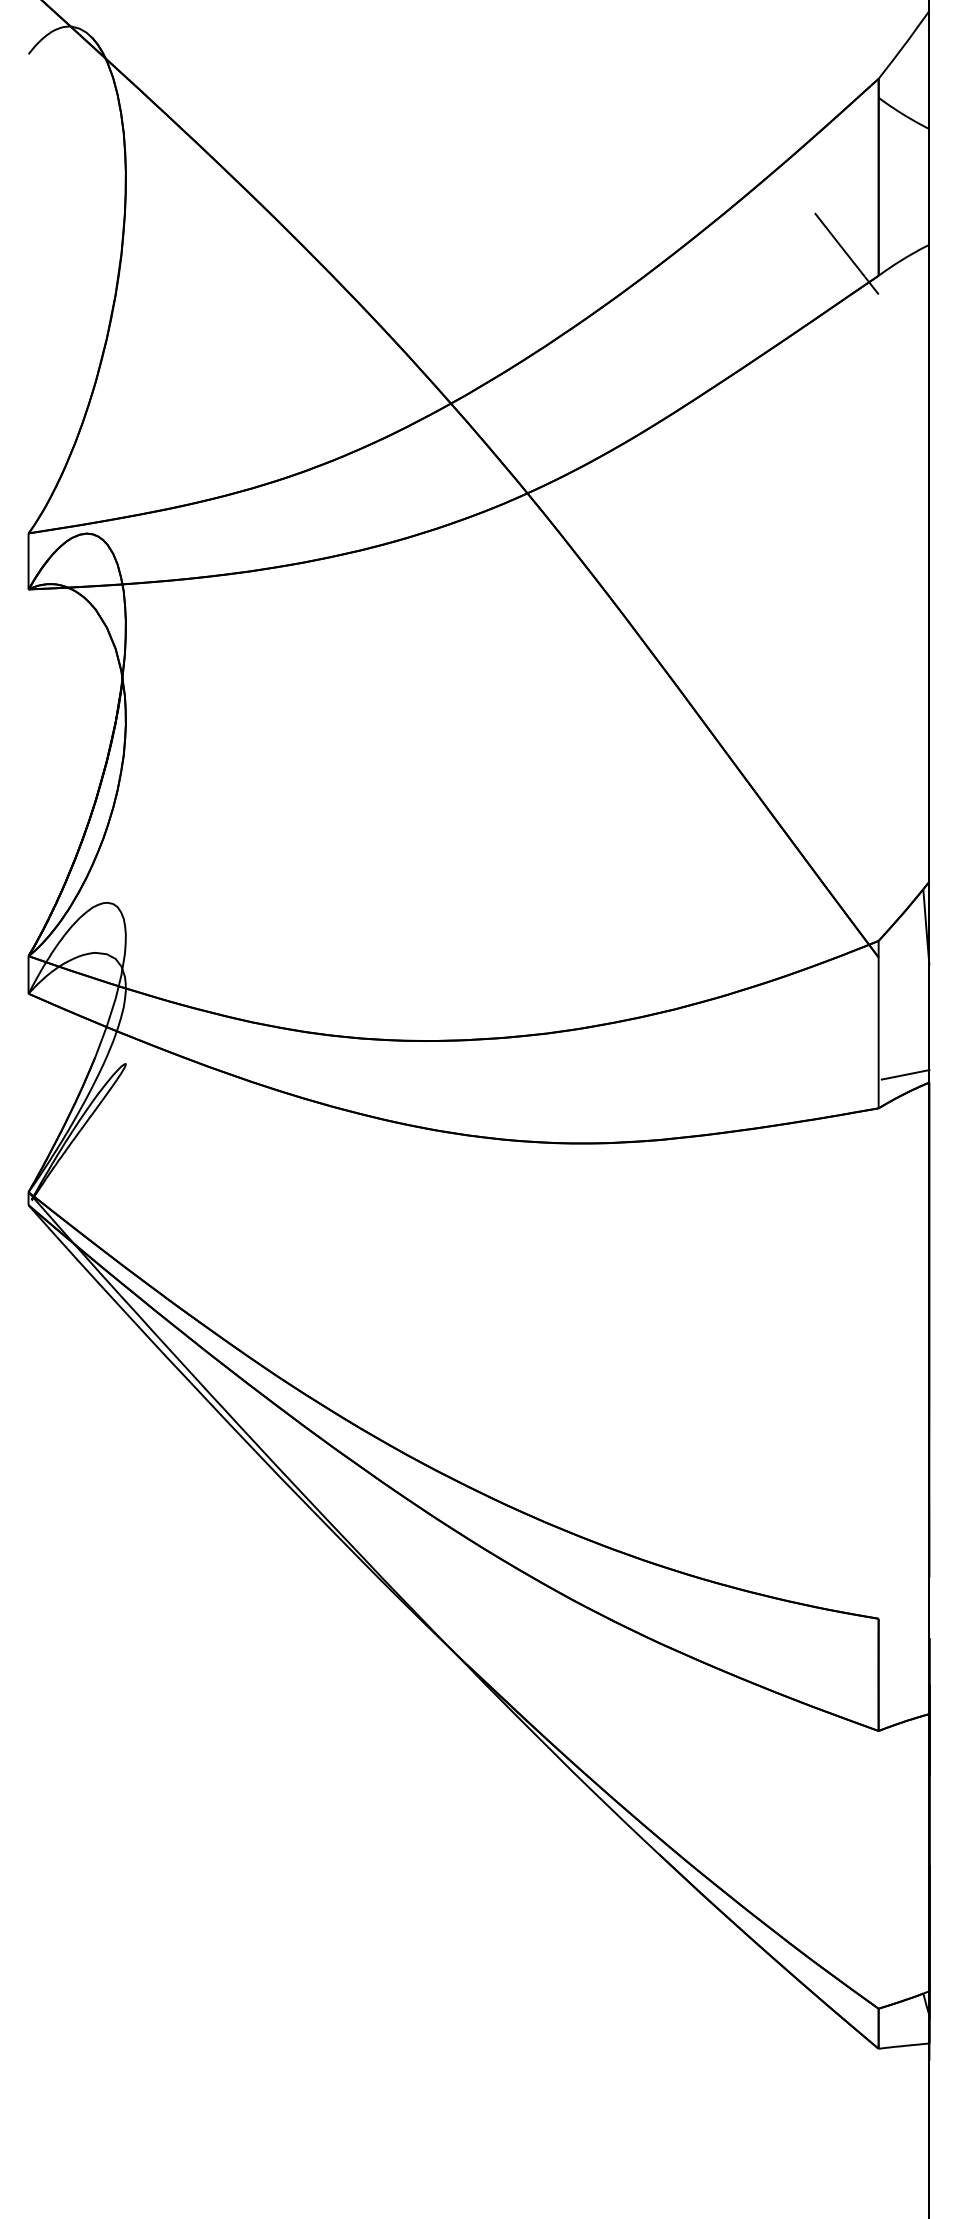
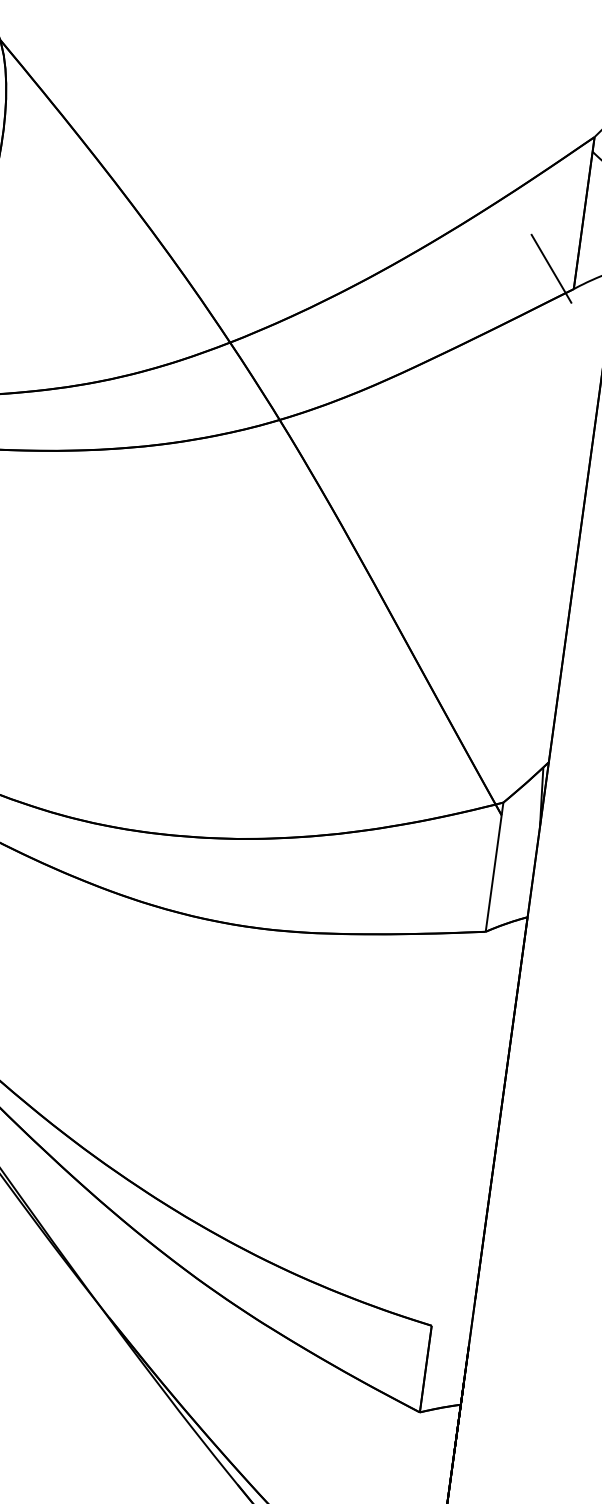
line: (905, 1074) -> (510, 908), removed

